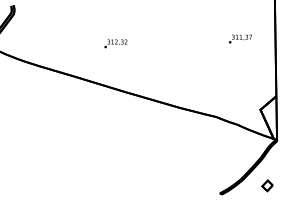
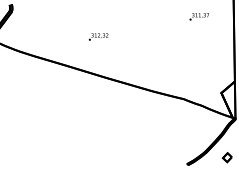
text: (240, 38) -> (199, 16), moved

